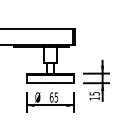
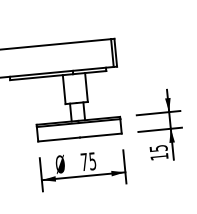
text: (51, 97) -> (84, 162), 65 -> 75

